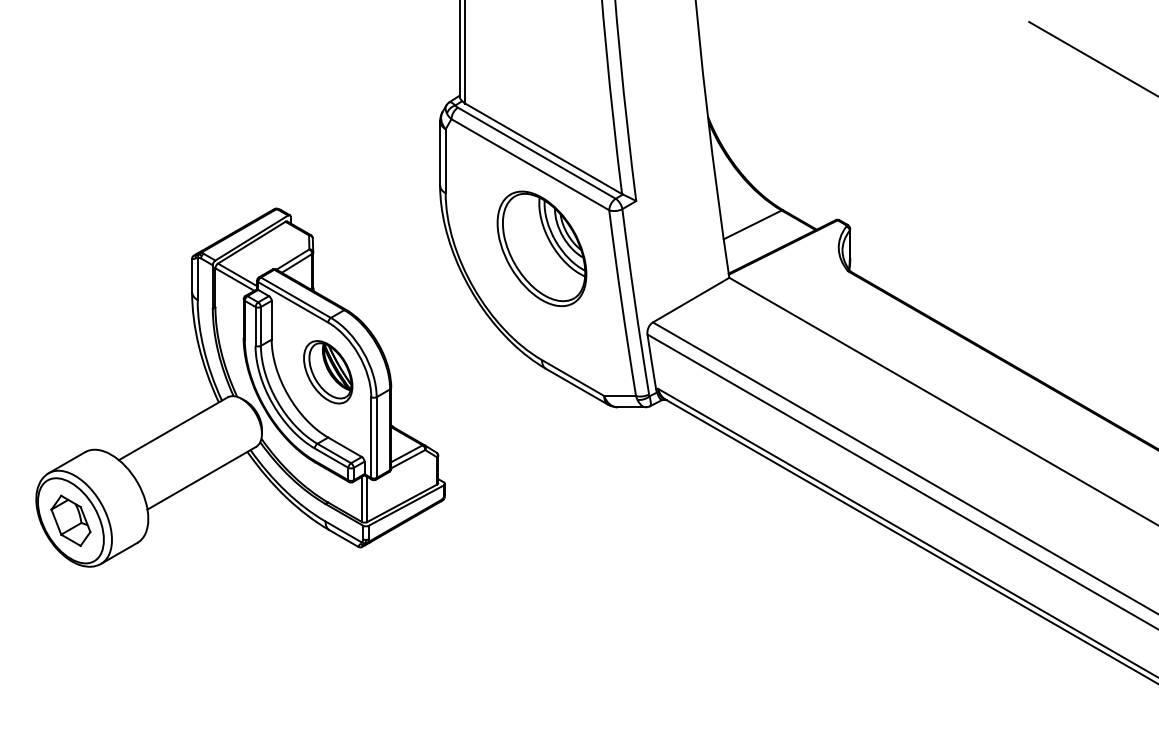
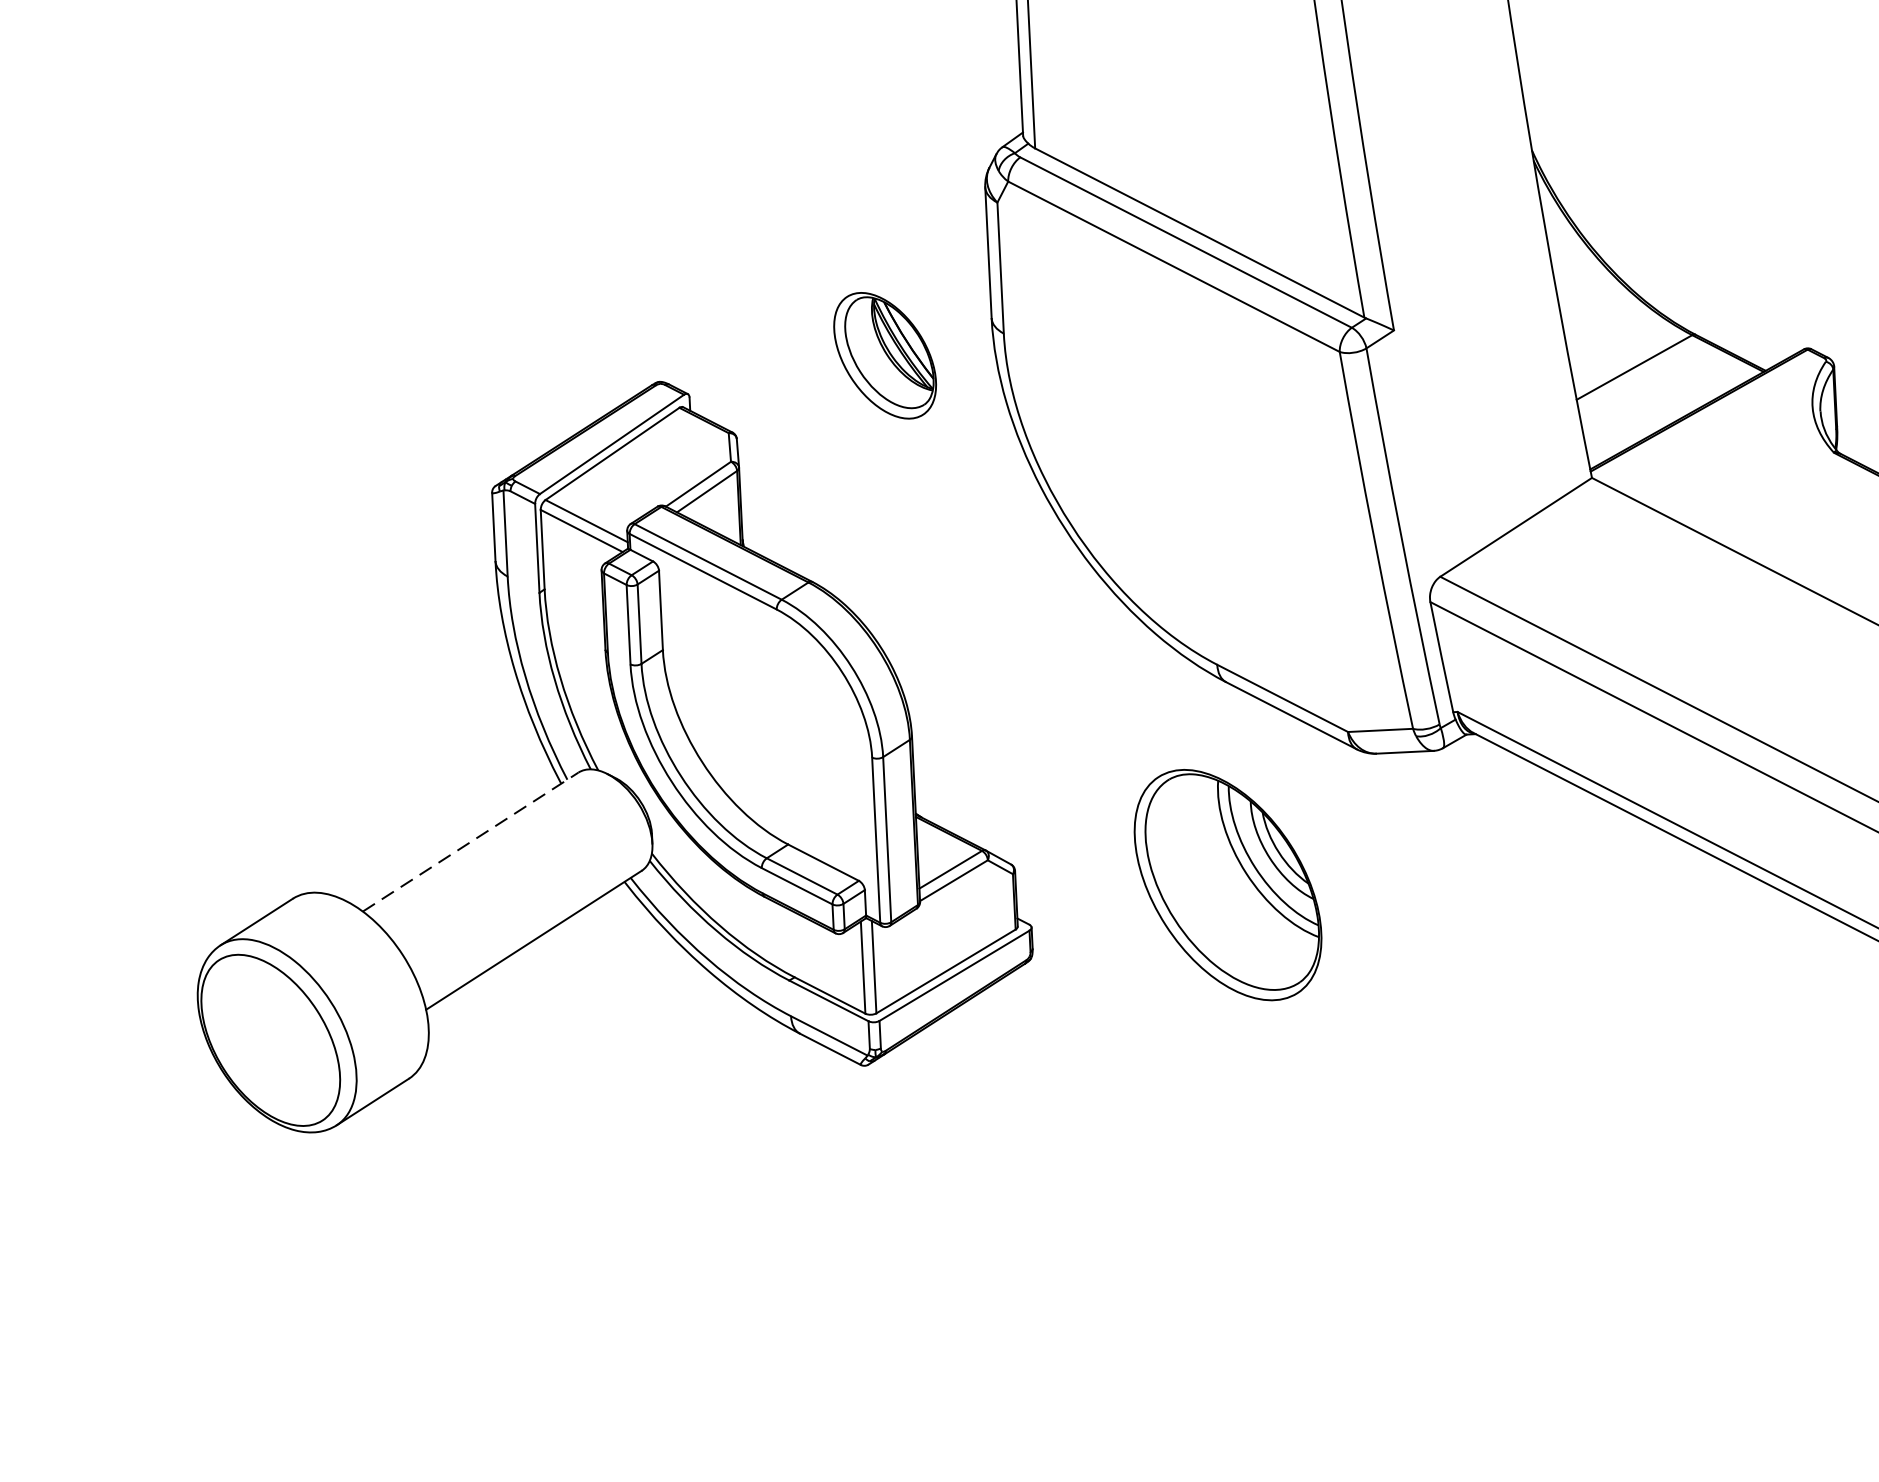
part: (541, 248) -> (1227, 884), moved
part: (328, 372) -> (885, 356), moved
line: (173, 428) -> (471, 841), solid -> dashed
part: (70, 520) -> (269, 1039), removed

